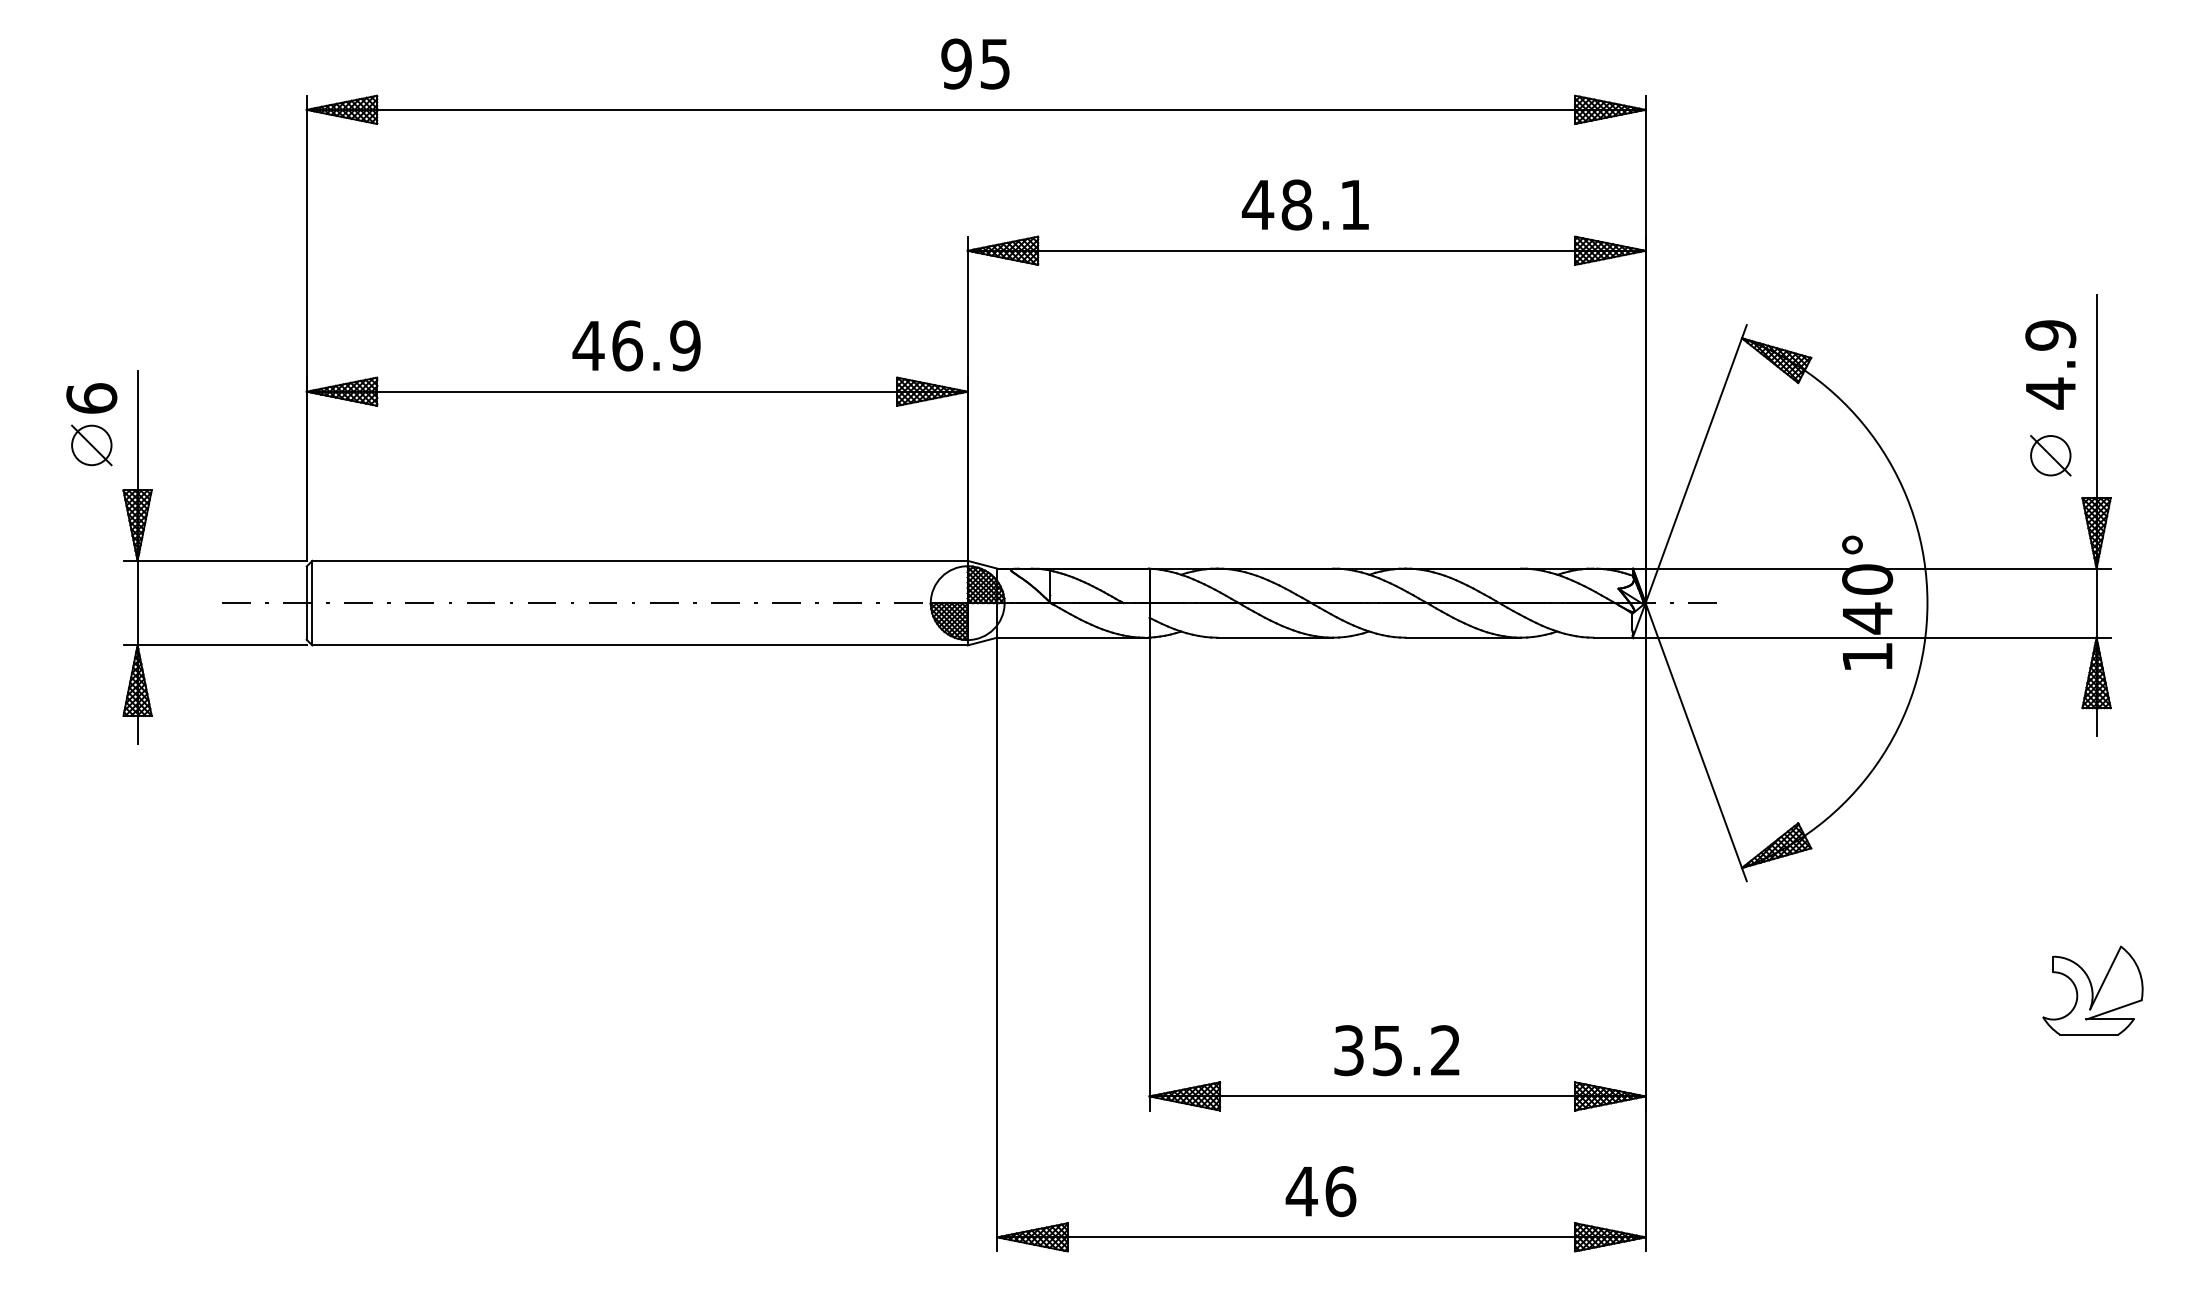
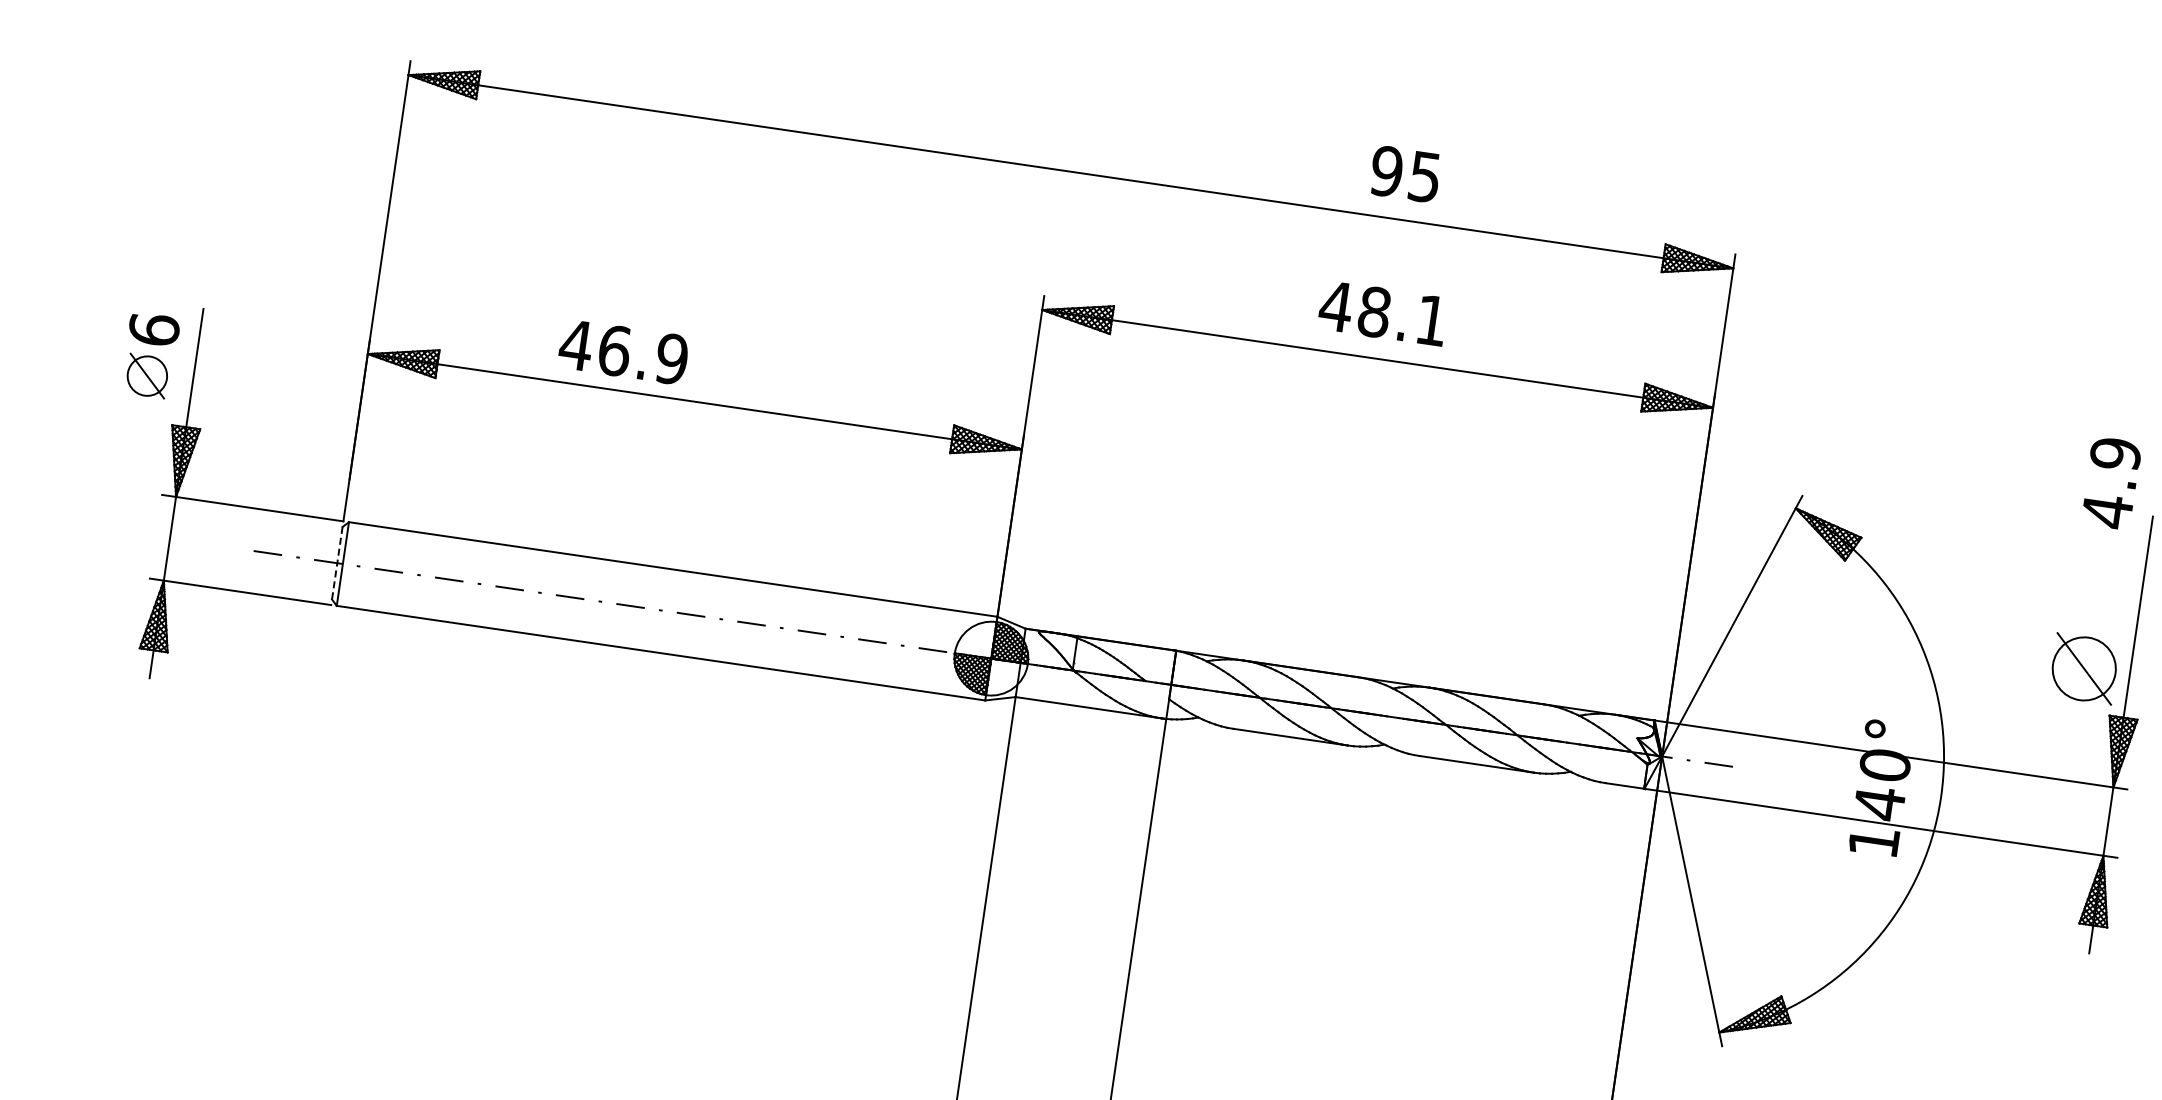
text: (975, 63) -> (1405, 173), moved
text: (636, 345) -> (623, 351), moved
text: (2050, 364) -> (2111, 482), moved
part: (2050, 455) -> (2084, 668), size x1.6
line: (306, 603) -> (337, 563), solid -> dashed

